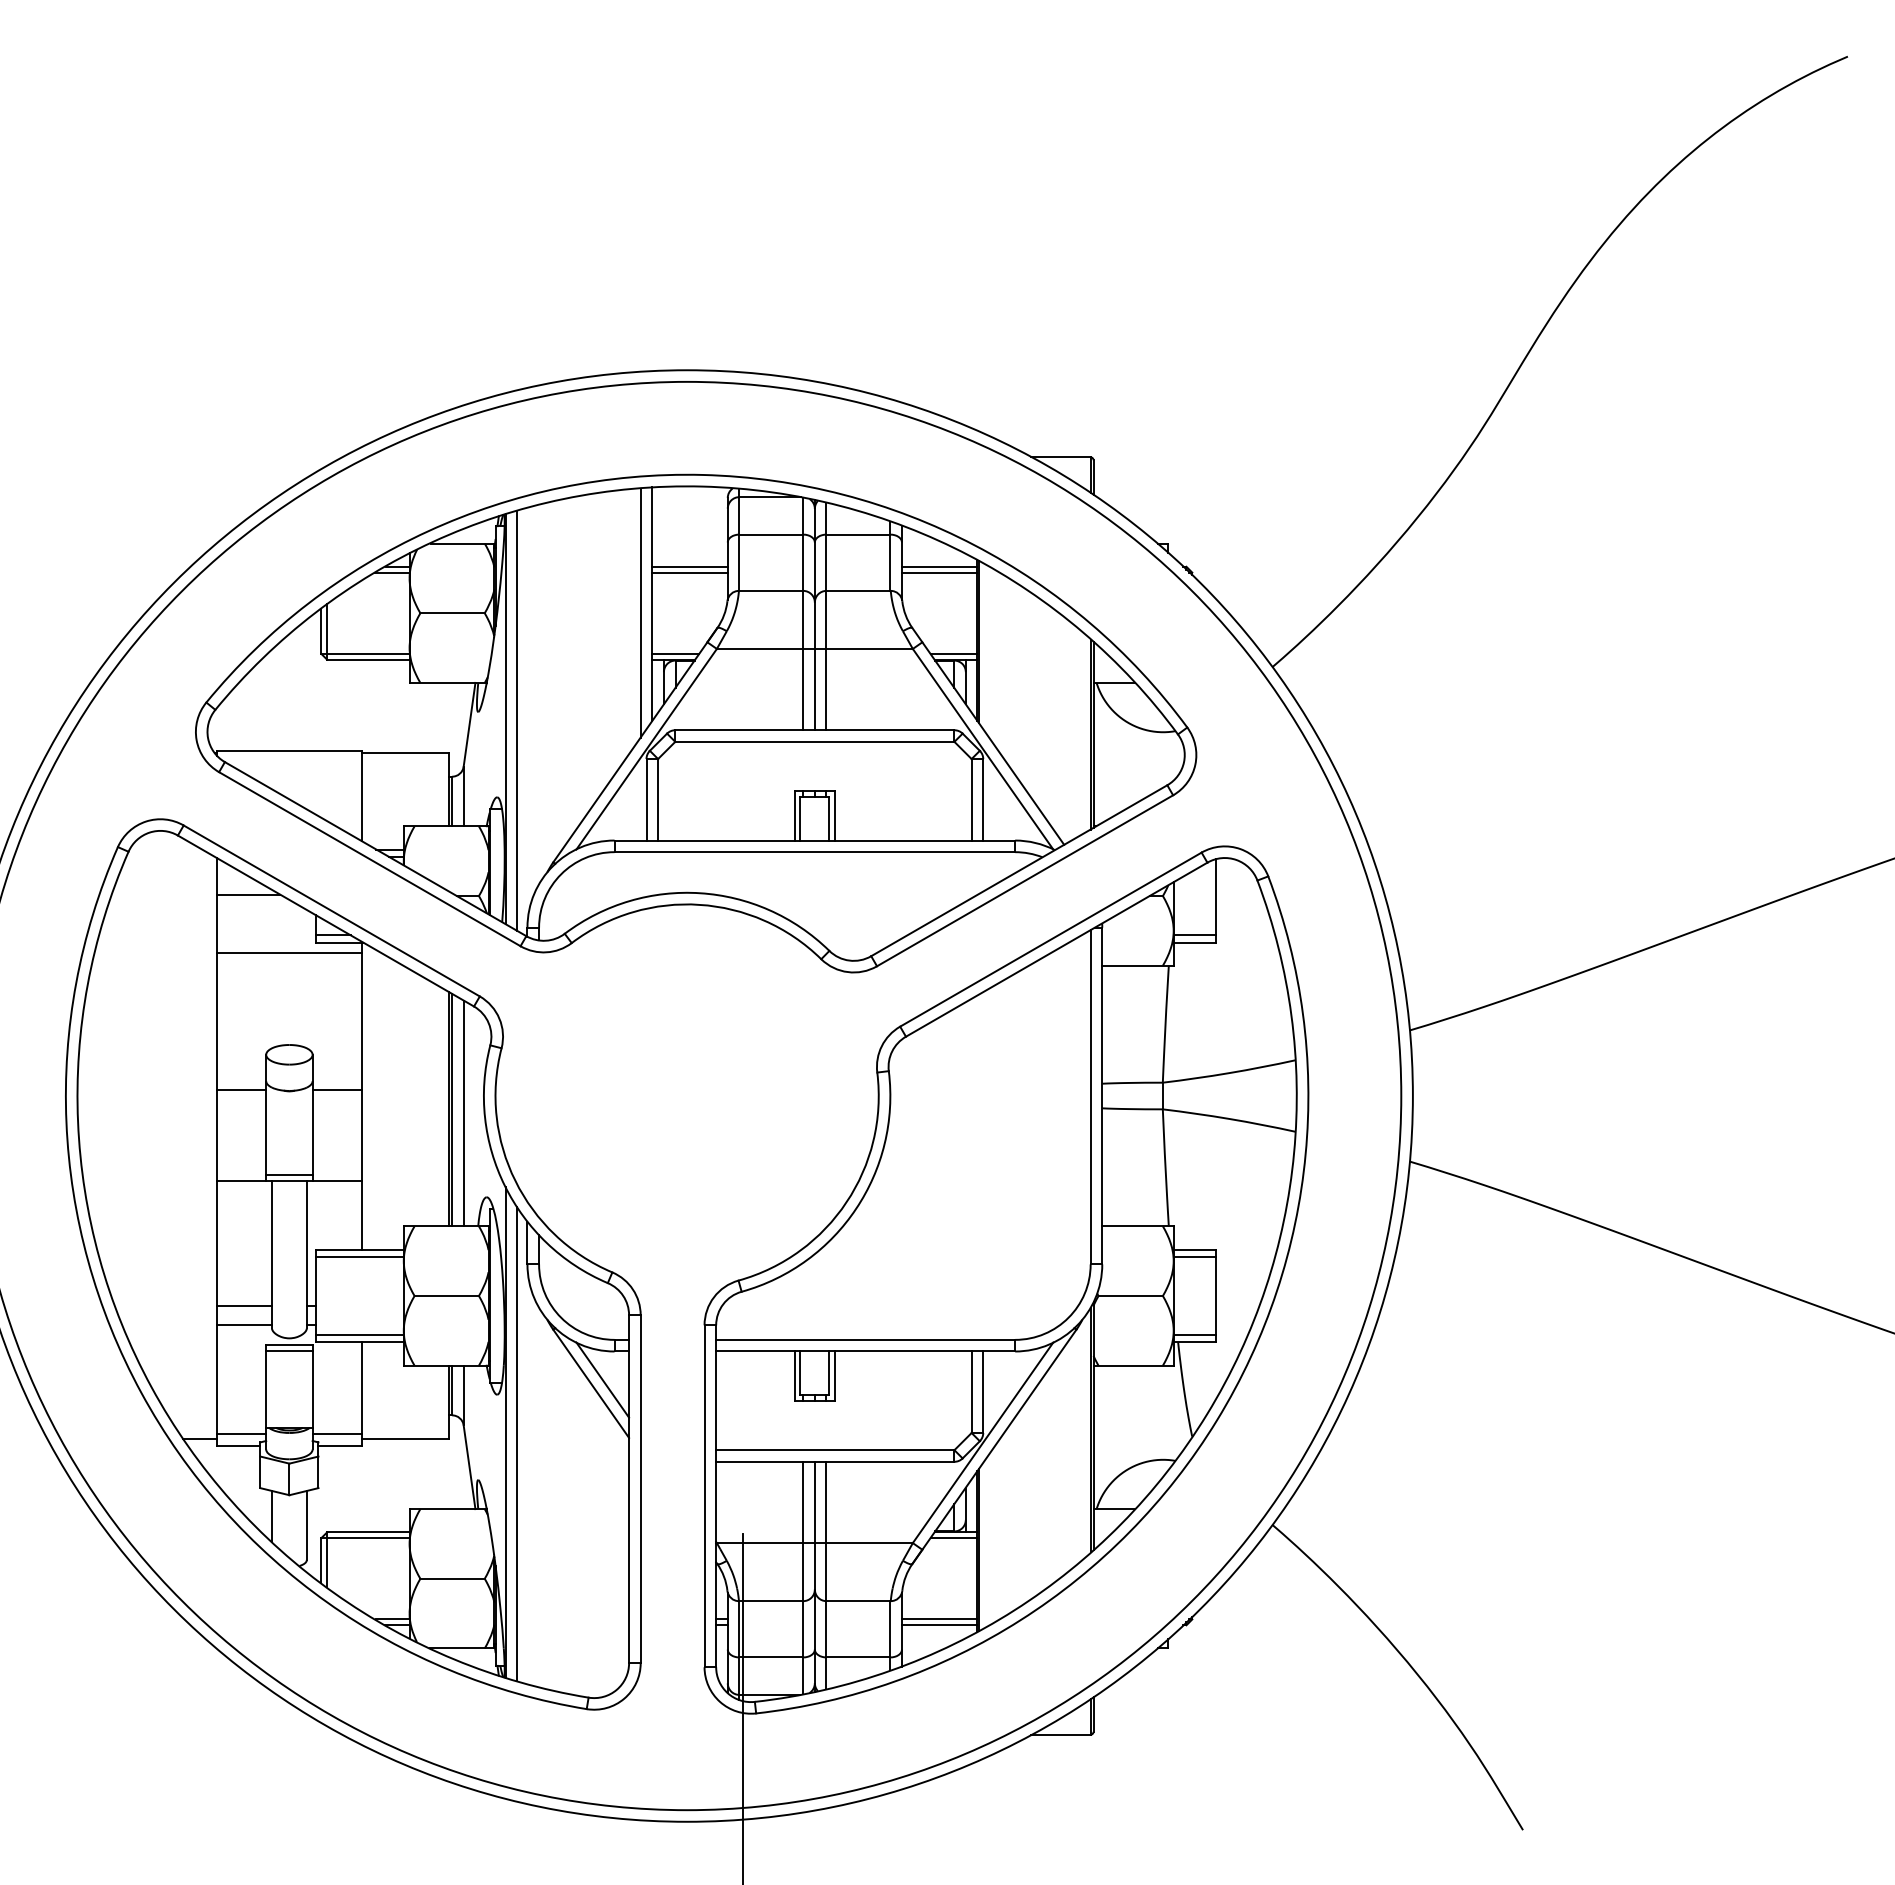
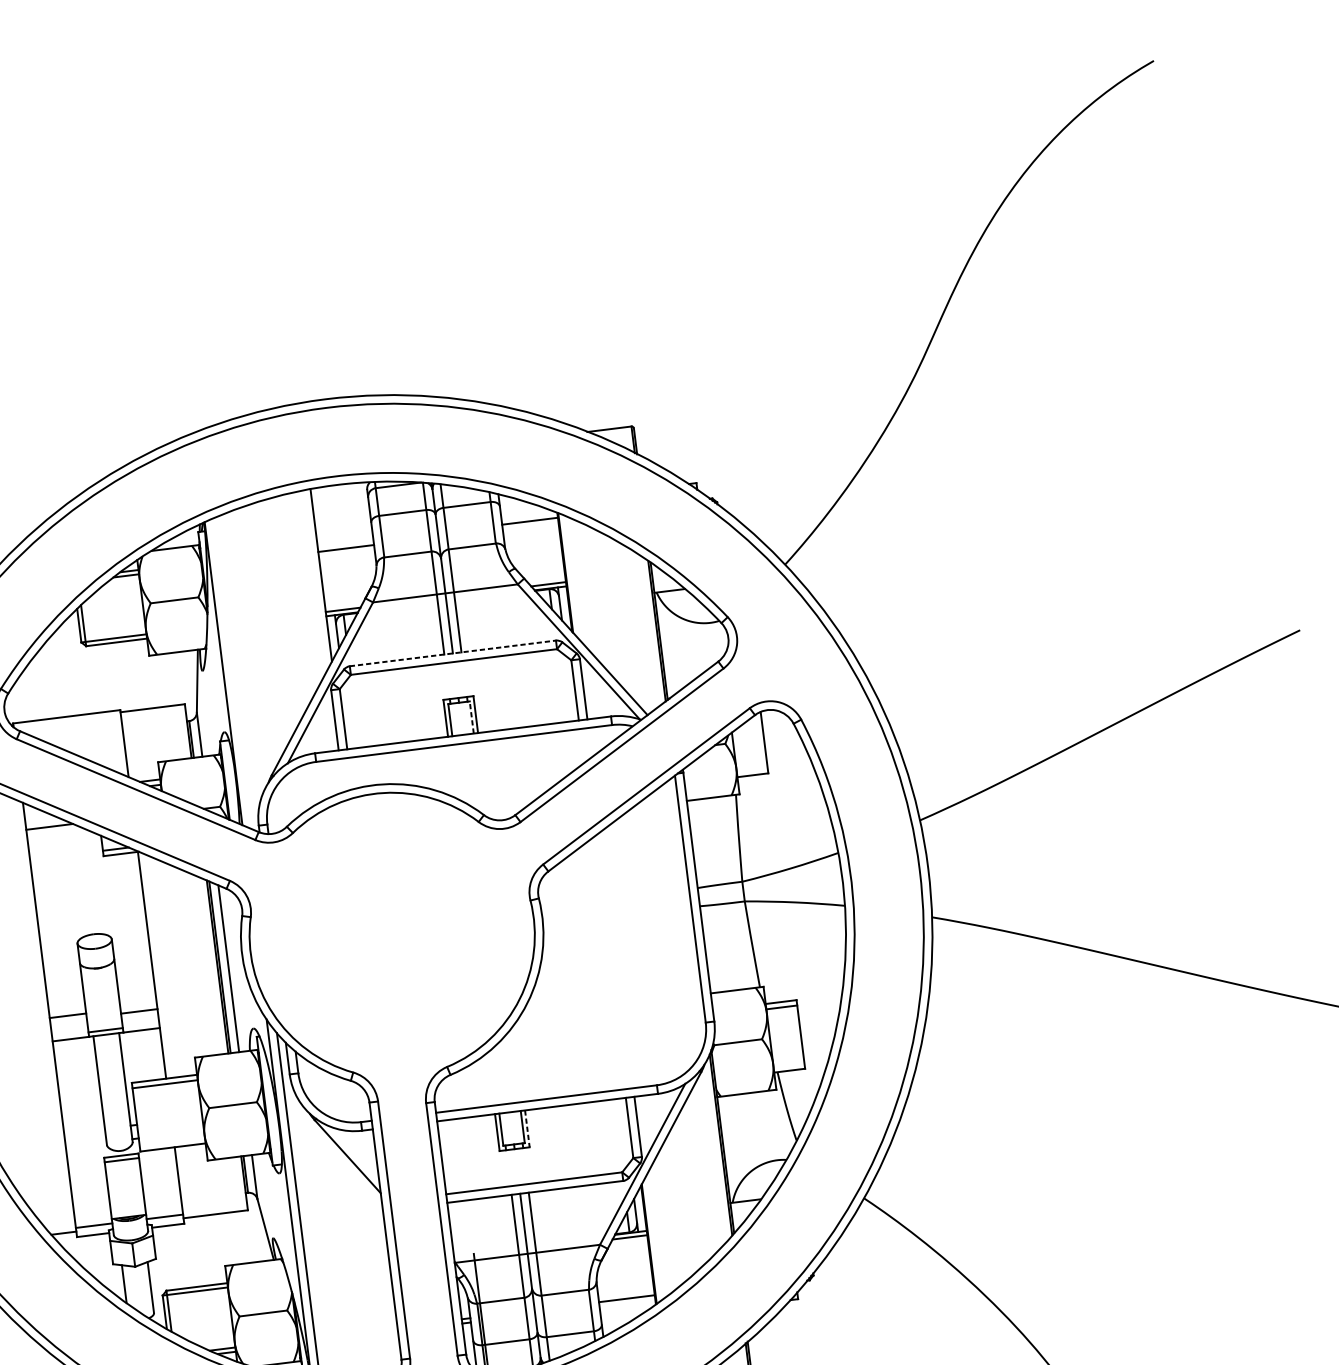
line: (689, 566) -> (345, 544), removed
line: (939, 572) -> (530, 525), removed
line: (640, 612) -> (313, 582), removed
line: (517, 720) -> (232, 673), removed
line: (814, 730) -> (452, 653), solid -> dashed
line: (829, 818) -> (471, 717), solid -> dashed
line: (1194, 935) -> (752, 770), removed
line: (289, 953) -> (85, 866), removed
line: (241, 1090) -> (67, 1015), moved
line: (337, 1090) -> (139, 1011), moved
line: (244, 1306) -> (84, 1131), removed
line: (244, 1324) -> (86, 1144), removed
line: (359, 1335) -> (172, 1142), removed
line: (1194, 1335) -> (788, 1065), removed
line: (835, 1376) -> (527, 1128), solid -> dashed
line: (602, 1379) -> (355, 1152), removed
line: (939, 1625) -> (627, 1303), removed

